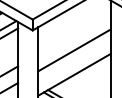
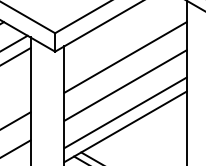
line: (74, 33) -> (125, 56), added
line: (74, 66) -> (125, 112), added

